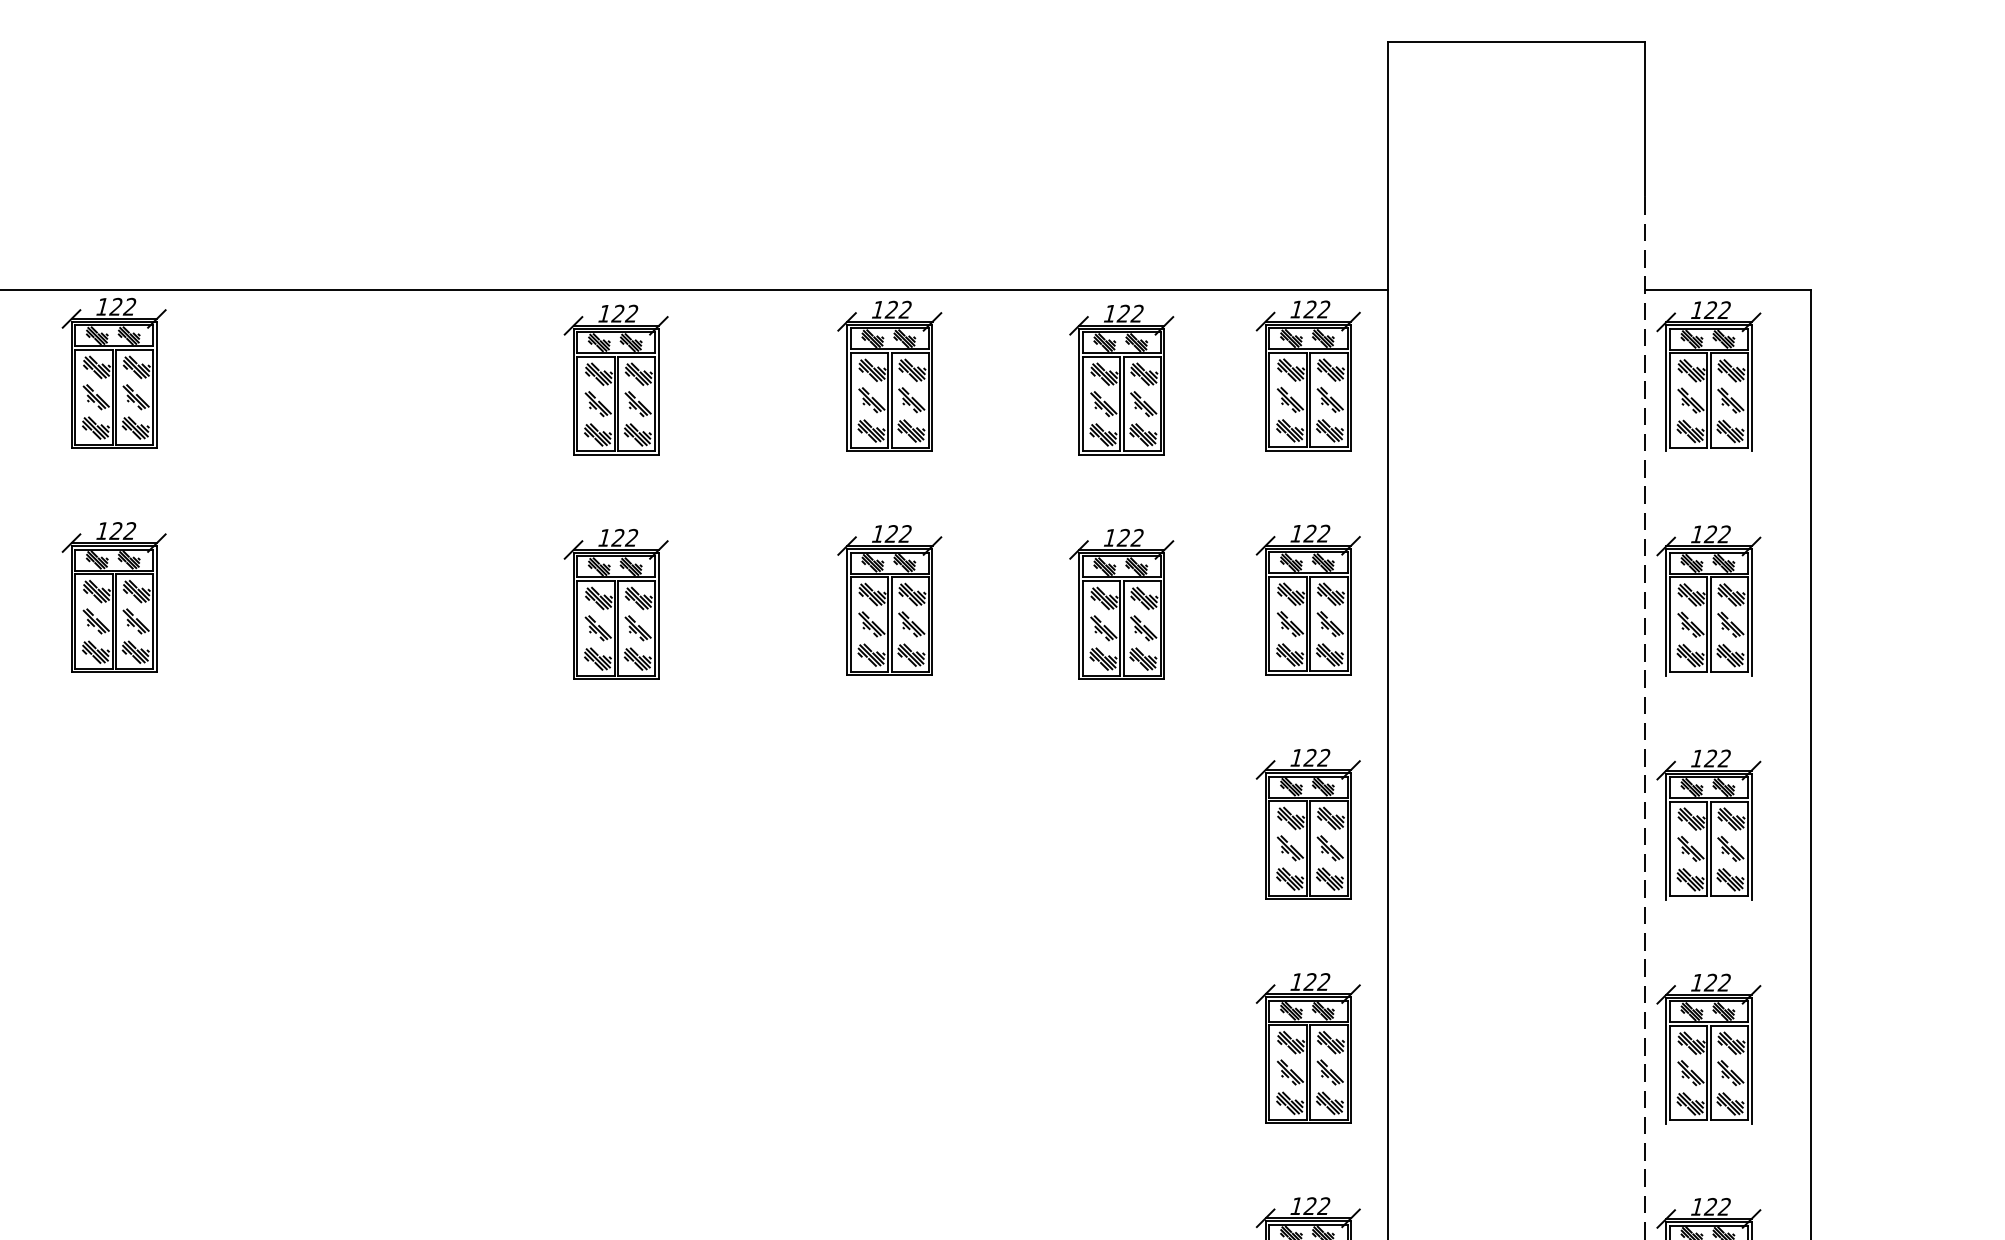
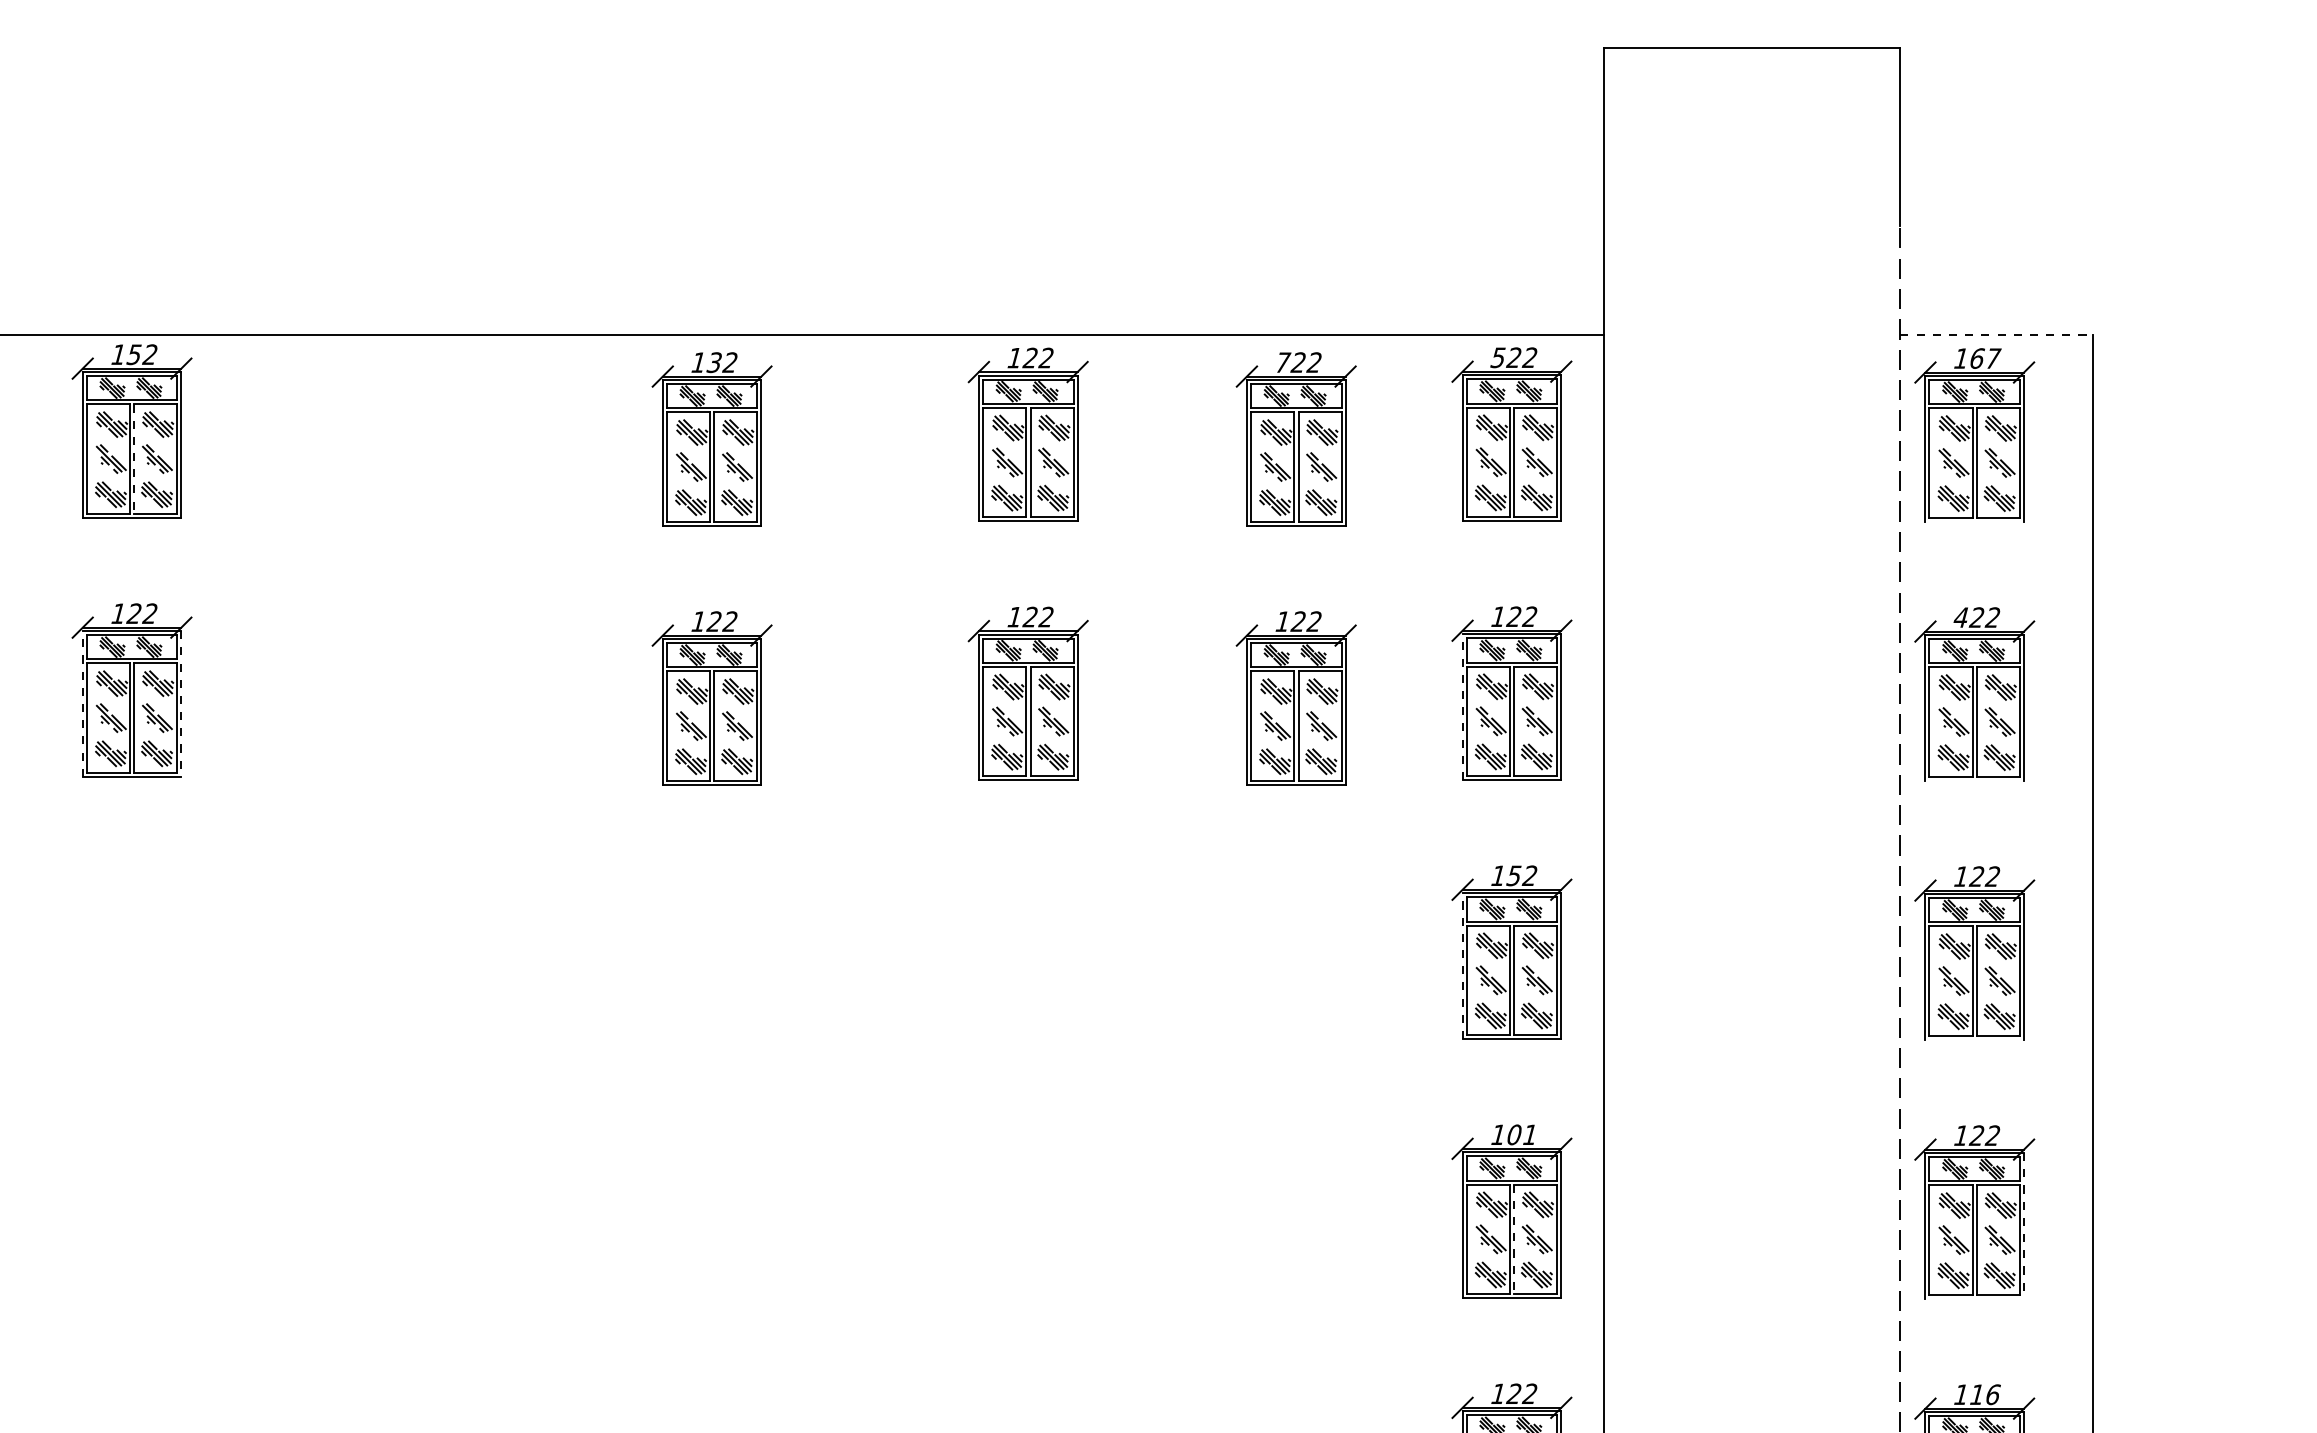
line: (1728, 289) -> (1997, 334), solid -> dashed
text: (115, 306) -> (133, 354), 122 -> 152
text: (1295, 309) -> (1497, 357), 122 -> 522
text: (1717, 310) -> (1984, 358), 122 -> 167
text: (617, 313) -> (713, 362), 122 -> 132
text: (1110, 313) -> (1283, 362), 122 -> 722
line: (116, 397) -> (134, 459), solid -> dashed
text: (1696, 534) -> (1960, 617), 122 -> 422
line: (71, 608) -> (82, 703), solid -> dashed
line: (157, 608) -> (181, 703), solid -> dashed
line: (1265, 612) -> (1462, 707), solid -> dashed
text: (1309, 757) -> (1513, 875), 122 -> 152
line: (1265, 836) -> (1462, 966), solid -> dashed
text: (1316, 981) -> (1521, 1134), 122 -> 101
line: (1751, 1060) -> (2024, 1225), solid -> dashed
line: (1310, 1072) -> (1514, 1239), solid -> dashed
text: (1717, 1206) -> (1984, 1394), 122 -> 116

